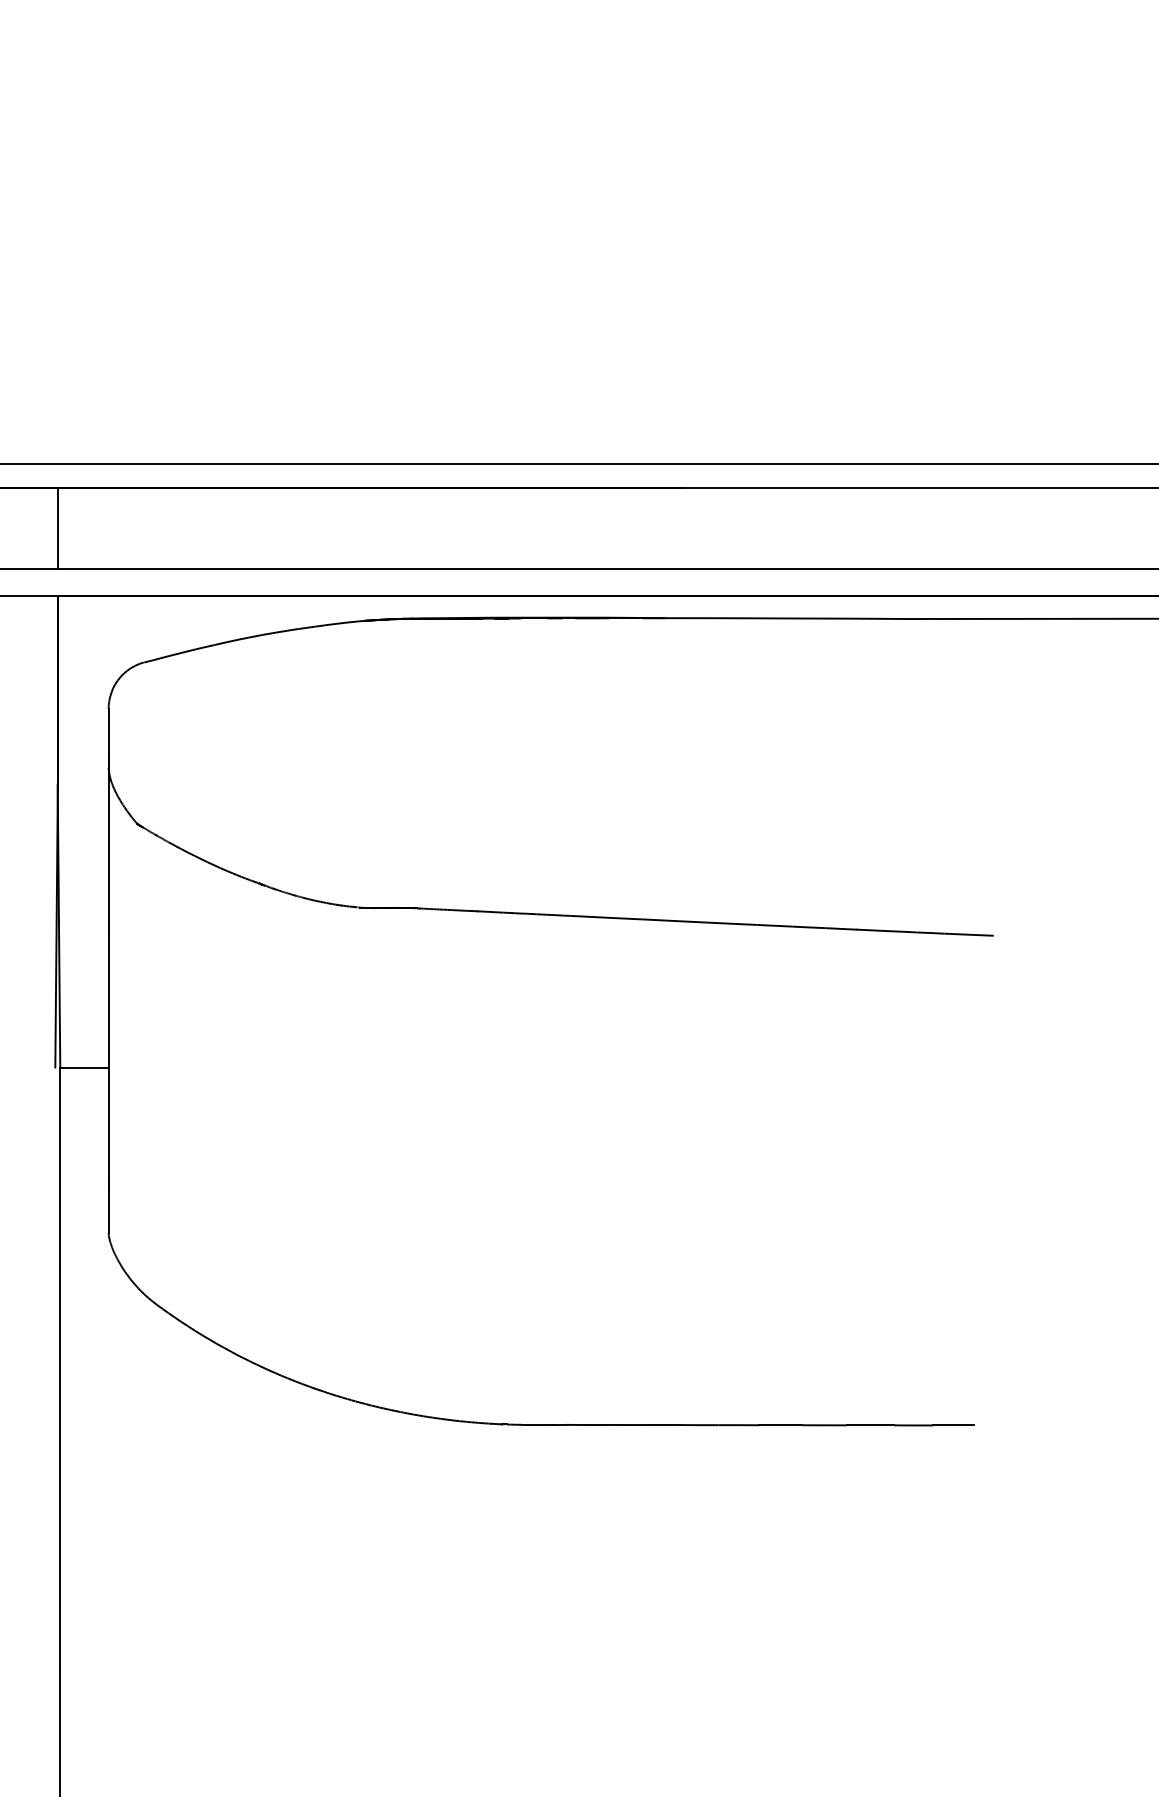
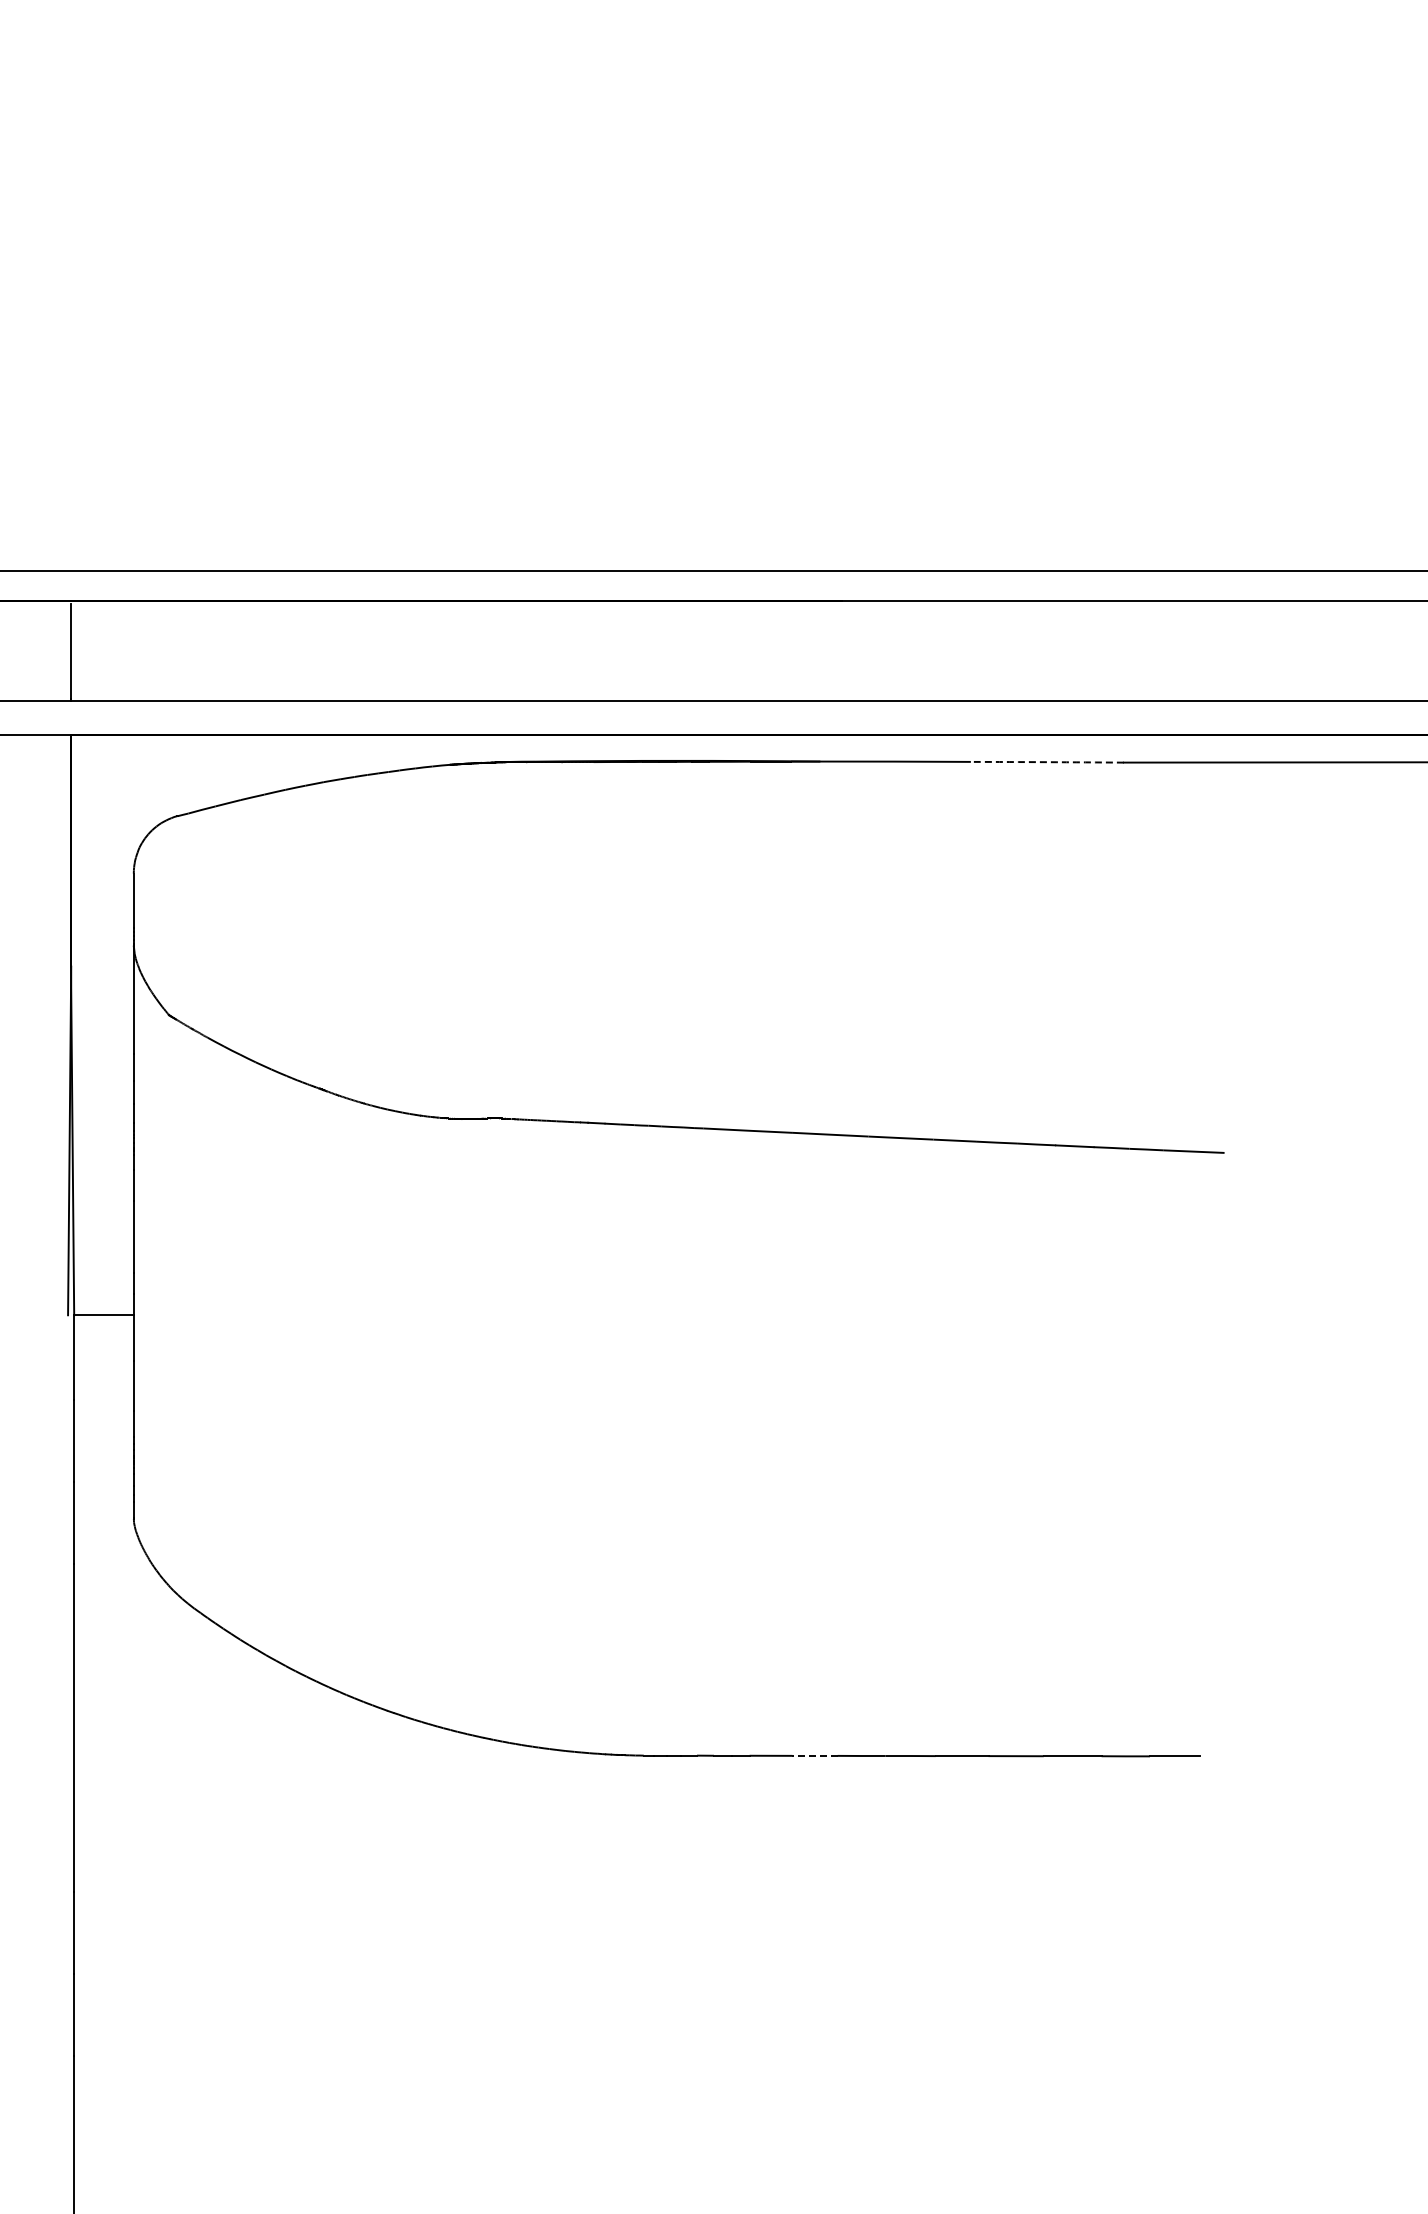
arc: (850, 618) -> (1047, 762), solid -> dashed
line: (661, 1424) -> (815, 1755), solid -> dashed

